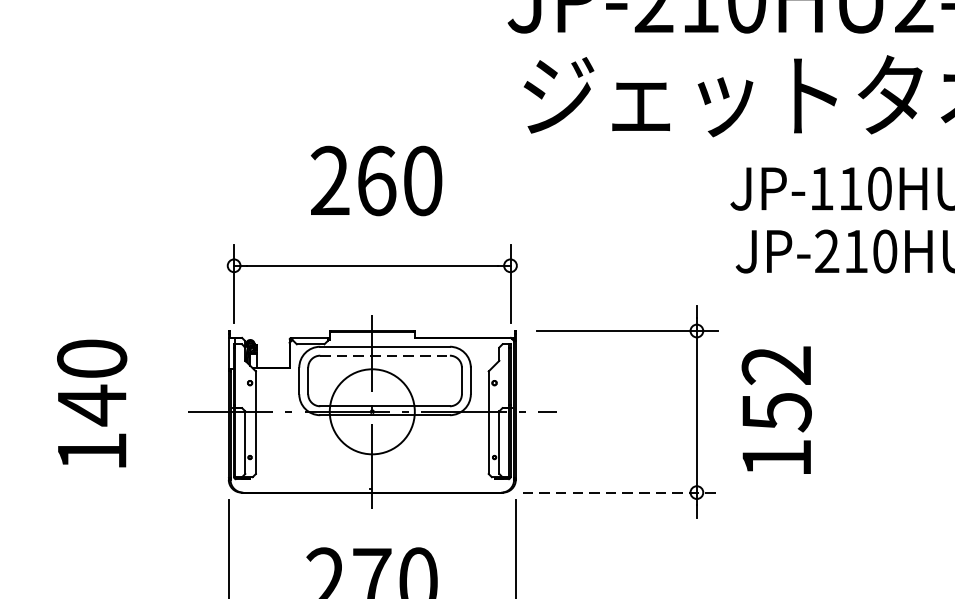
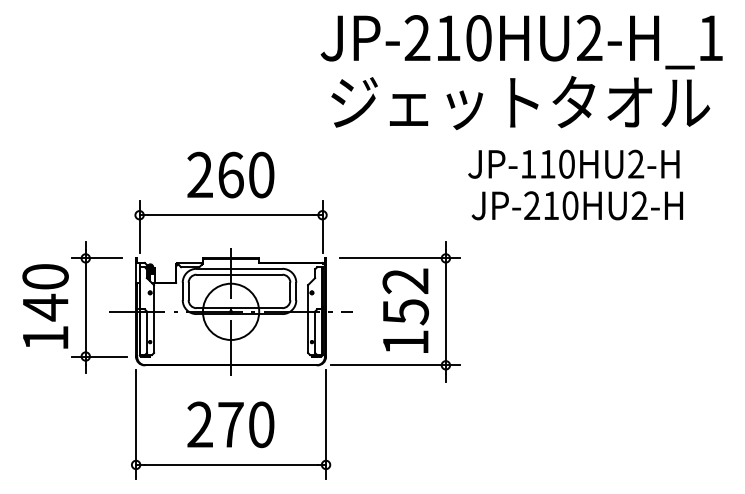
text: (375, 180) -> (230, 174), moved
line: (385, 355) -> (239, 274), dashed -> solid
part: (153, 405) -> (86, 307), added
text: (776, 409) -> (405, 310), moved
line: (620, 492) -> (395, 365), dashed -> solid

